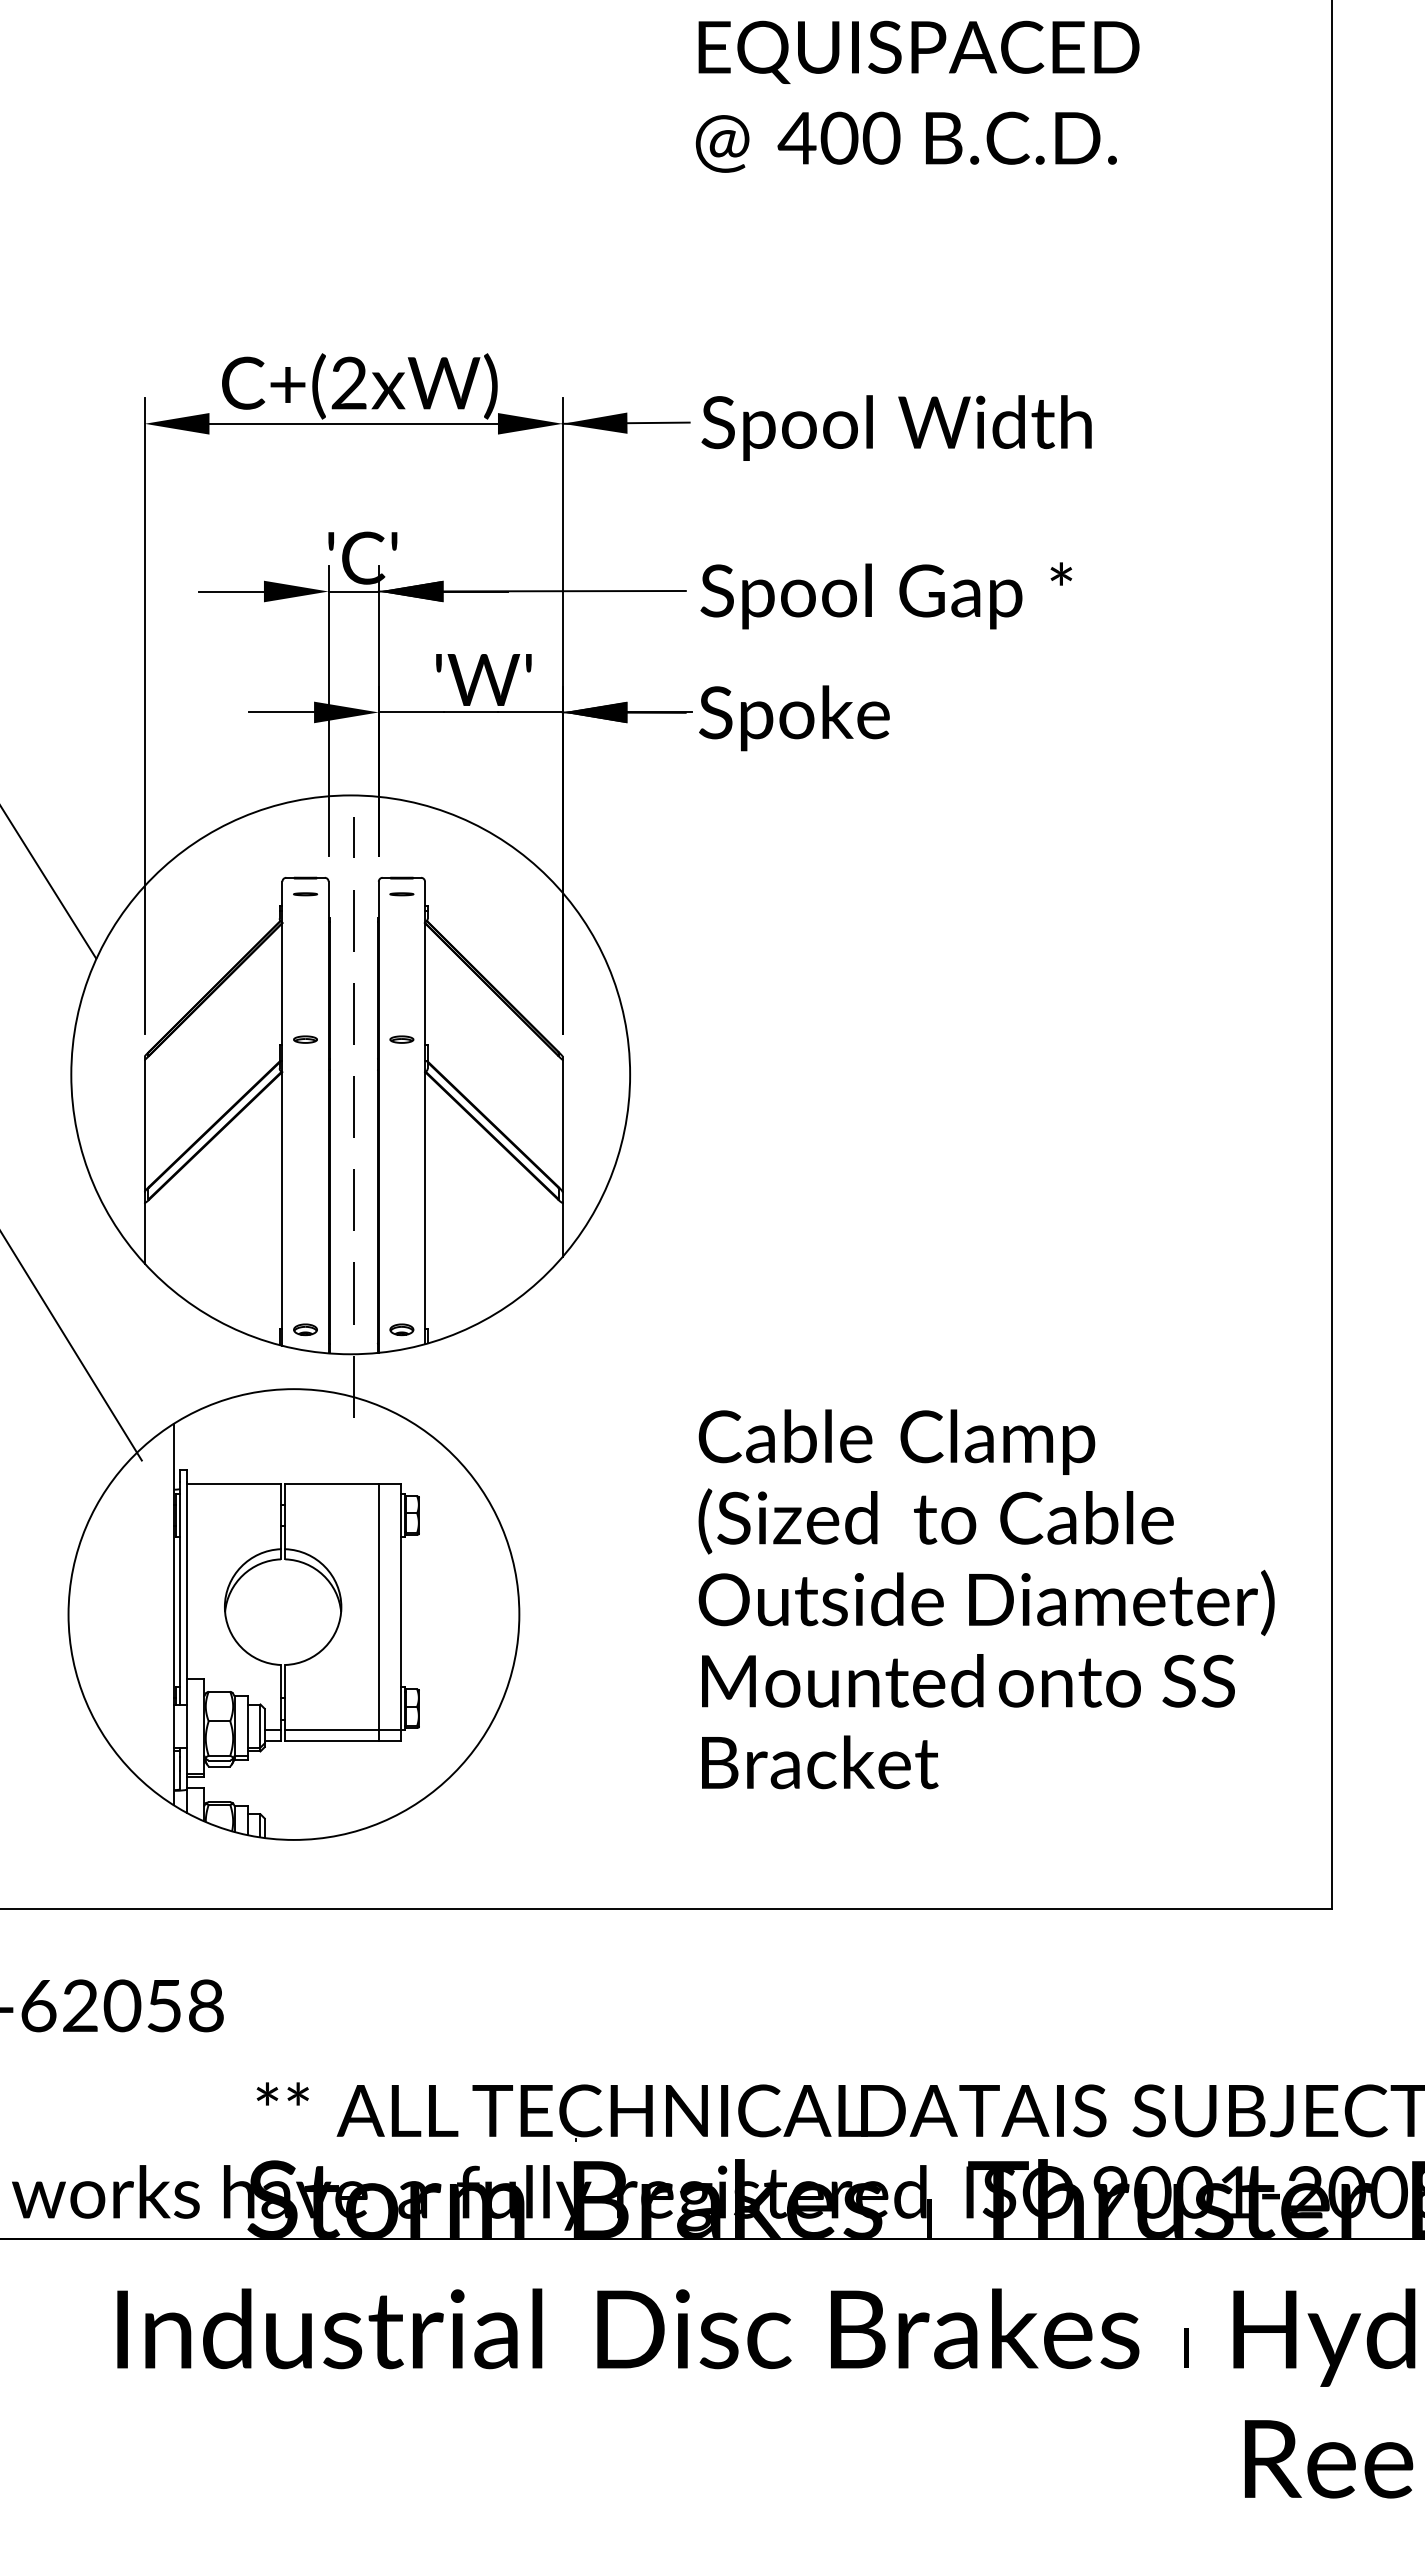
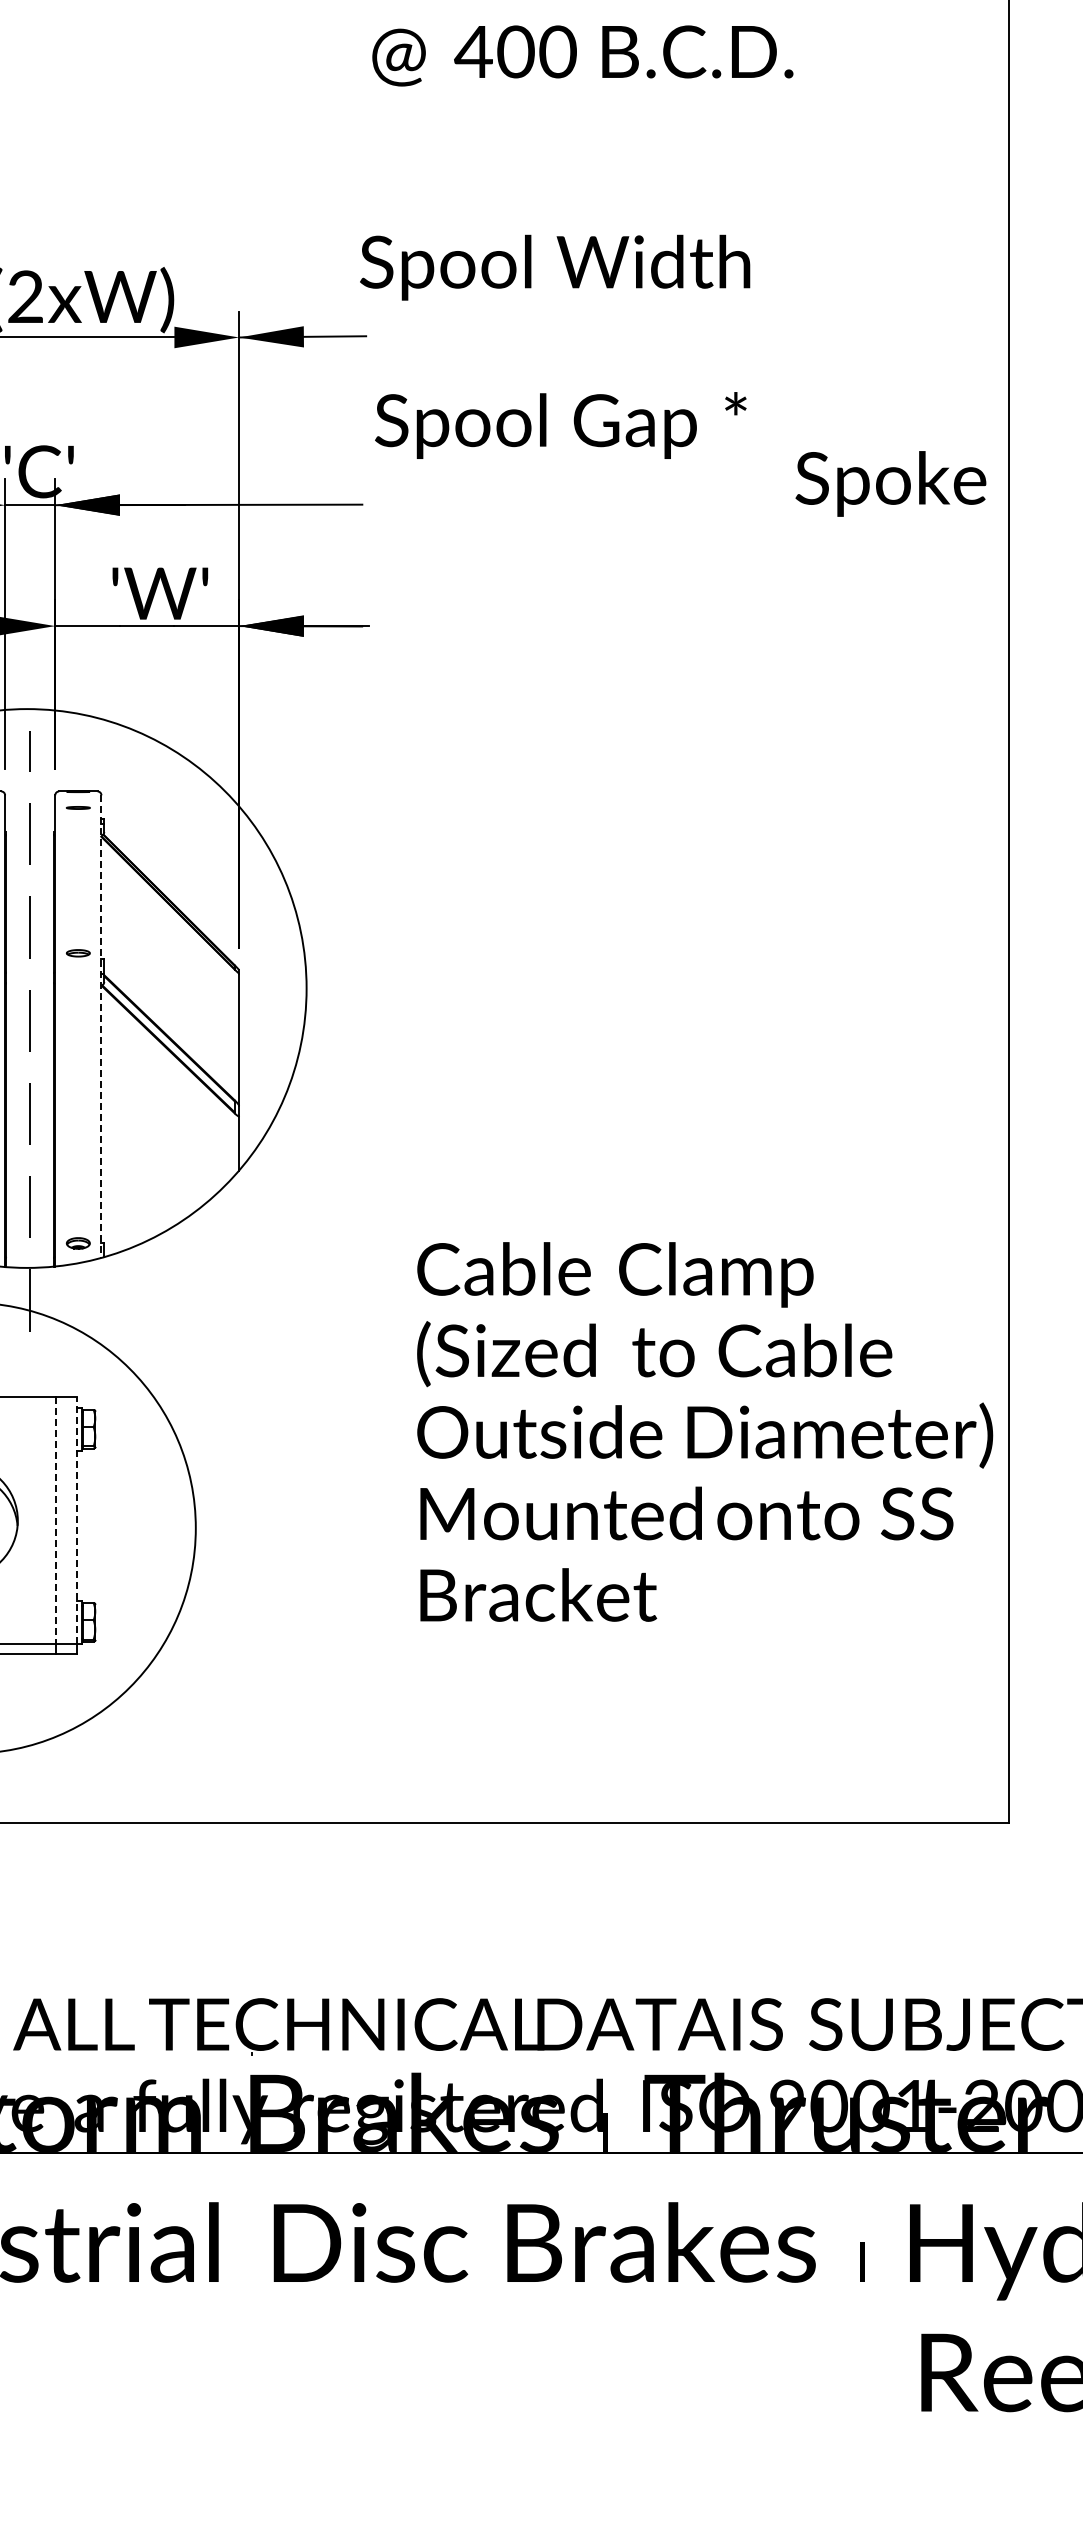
text: (896, 427) -> (554, 267), moved
text: (886, 595) -> (560, 425), moved
text: (794, 718) -> (890, 484), moved
line: (425, 1113) -> (101, 1027), solid -> dashed
text: (986, 1599) -> (704, 1432), moved
line: (400, 1606) -> (76, 1520), solid -> dashed
line: (379, 1607) -> (55, 1521), solid -> dashed

